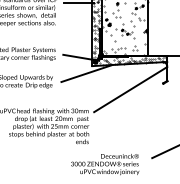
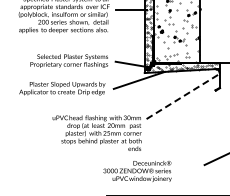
line: (131, 89) -> (183, 96), solid -> dashed
text: (105, 164) -> (137, 171), moved

